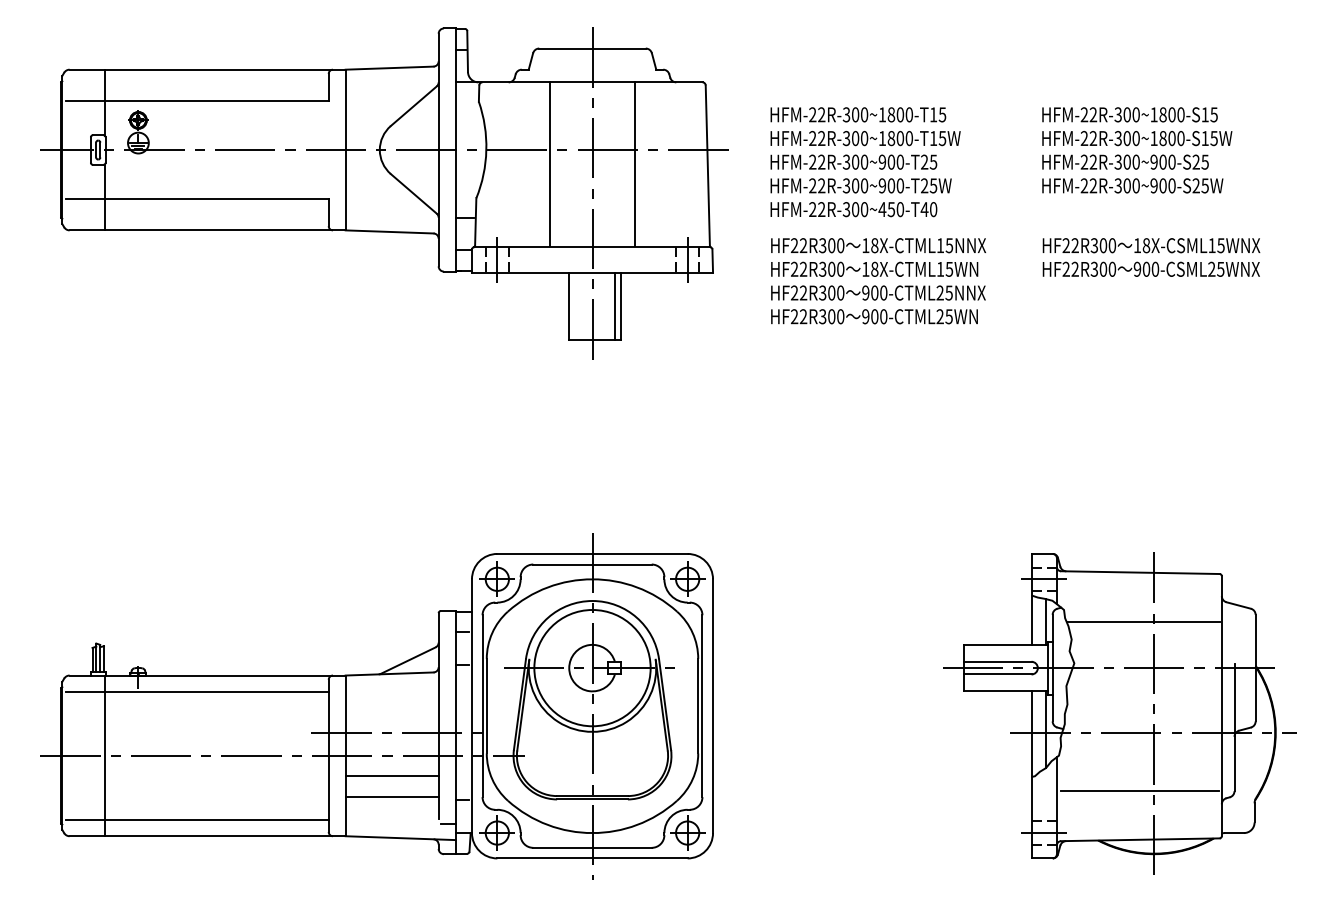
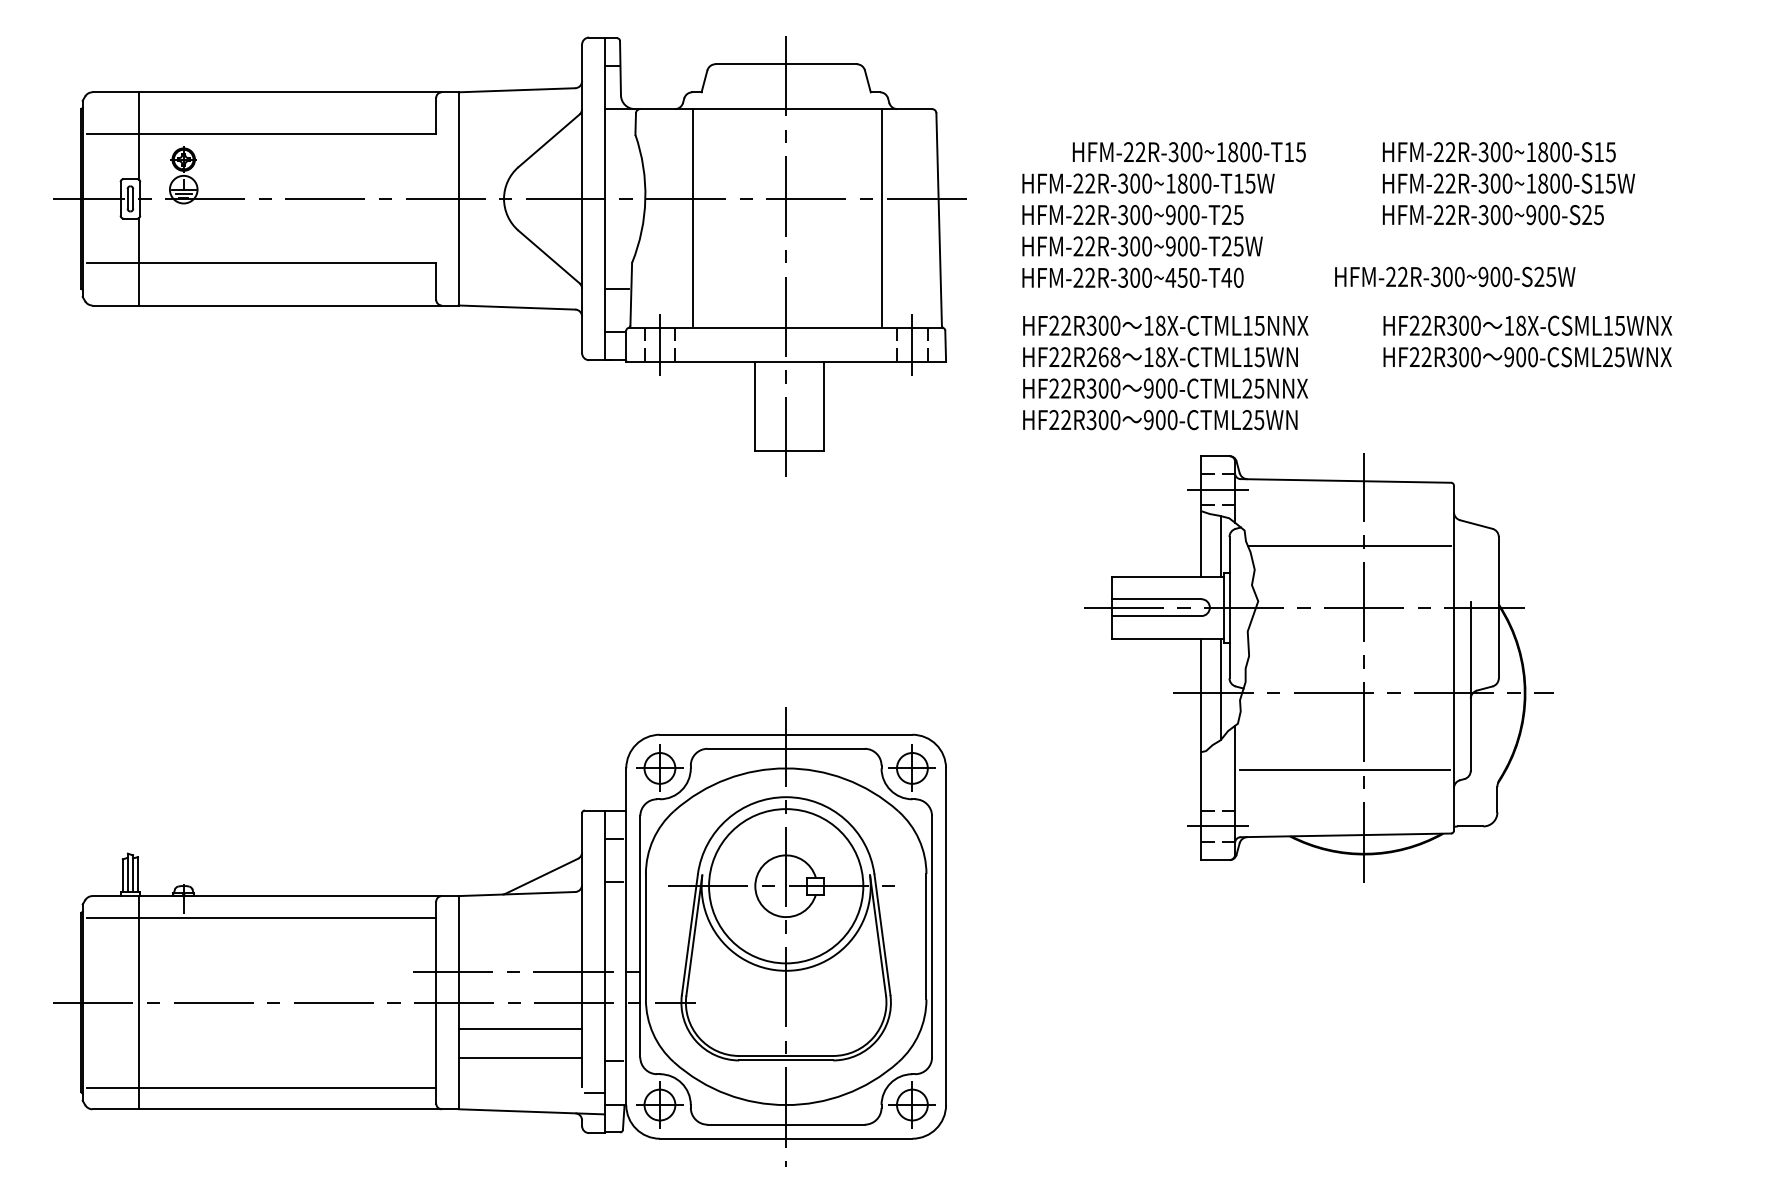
text: (858, 114) -> (1189, 151), moved
line: (550, 163) -> (693, 216), moved
line: (634, 163) -> (881, 216), moved
text: (1132, 185) -> (1454, 276), moved
text: (831, 268) -> (1103, 356), HF22R300 -> HF22R268
line: (614, 306) -> (815, 406), removed
part: (1119, 713) -> (1318, 667), moved

